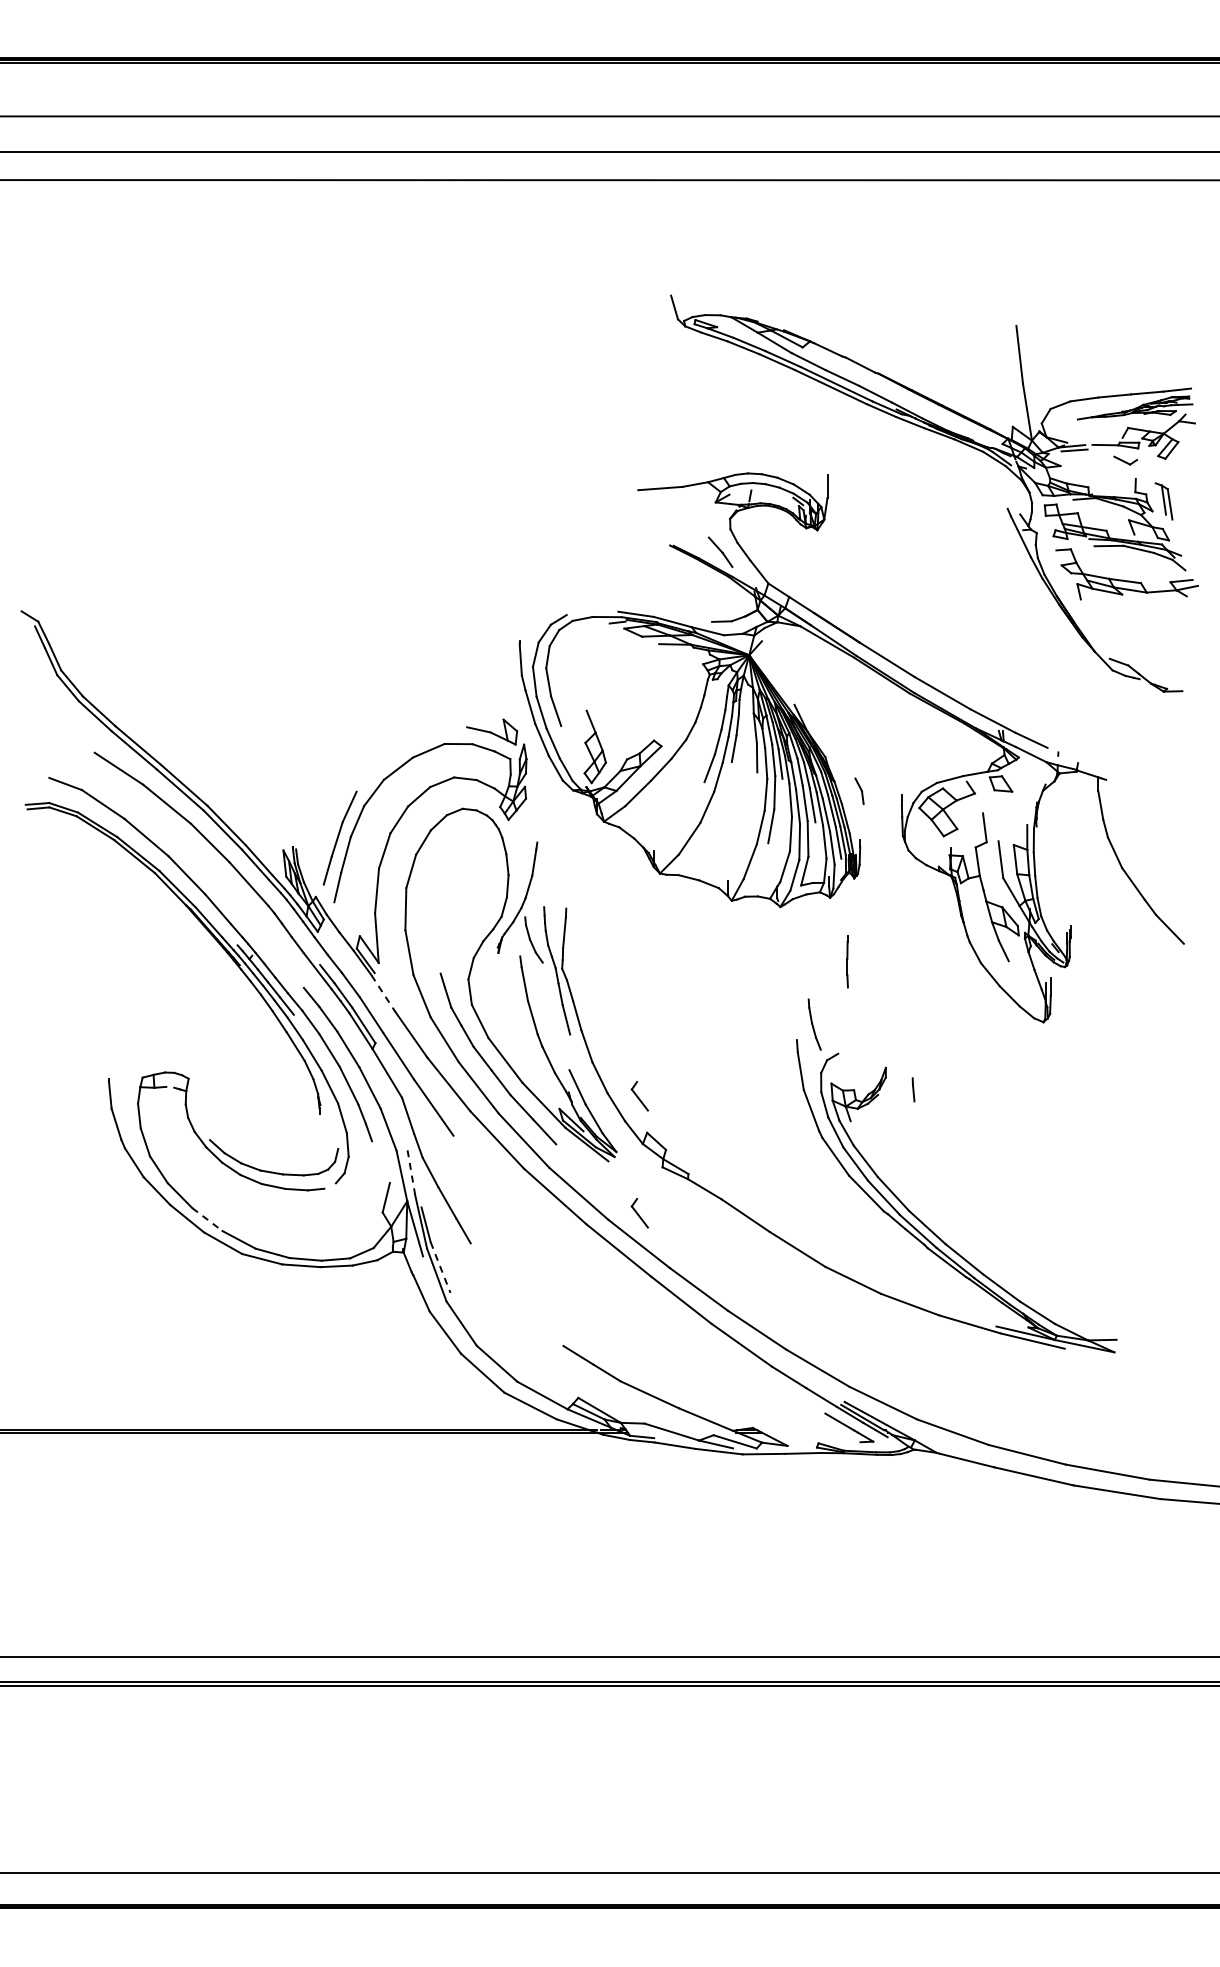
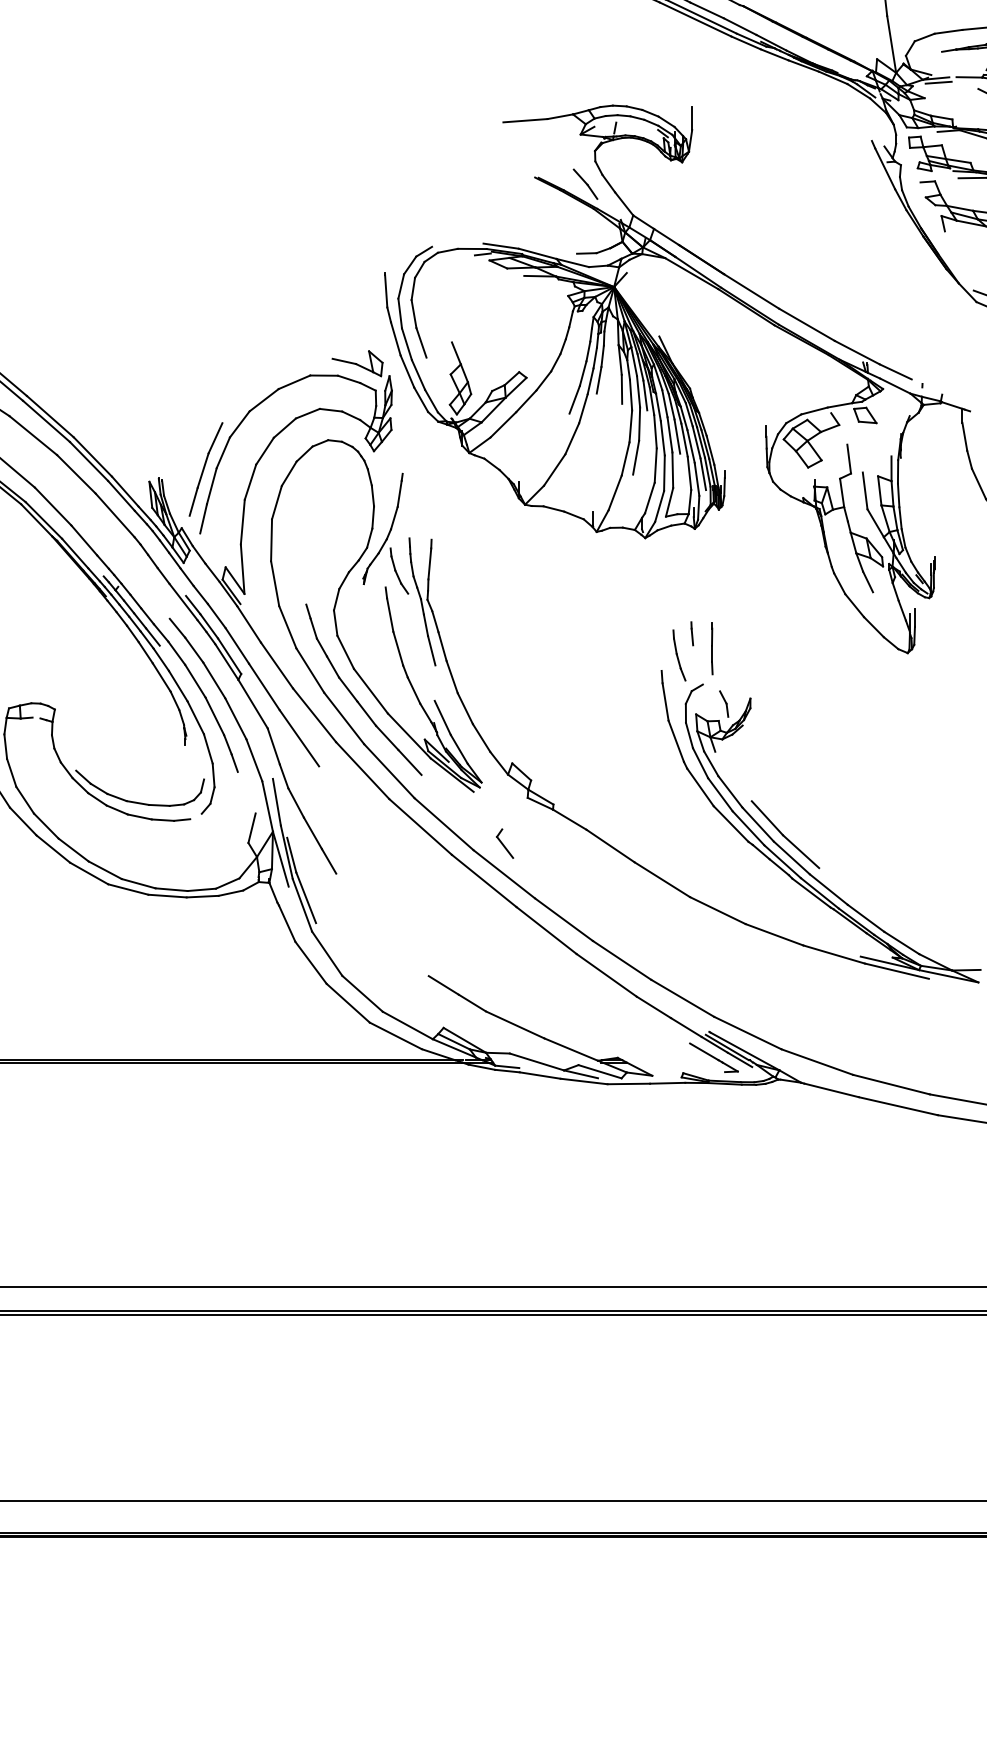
part: (859, 791) -> (724, 704), moved
line: (847, 961) -> (712, 648), moved
line: (383, 993) -> (249, 624), dashed -> solid
line: (913, 1089) -> (692, 633), moved
part: (639, 1096) -> (504, 727), removed
line: (411, 1171) -> (277, 802), dashed -> solid
part: (920, 1203) -> (784, 833), added
line: (207, 1219) -> (73, 849), dashed -> solid
line: (440, 1267) -> (306, 897), dashed -> solid

